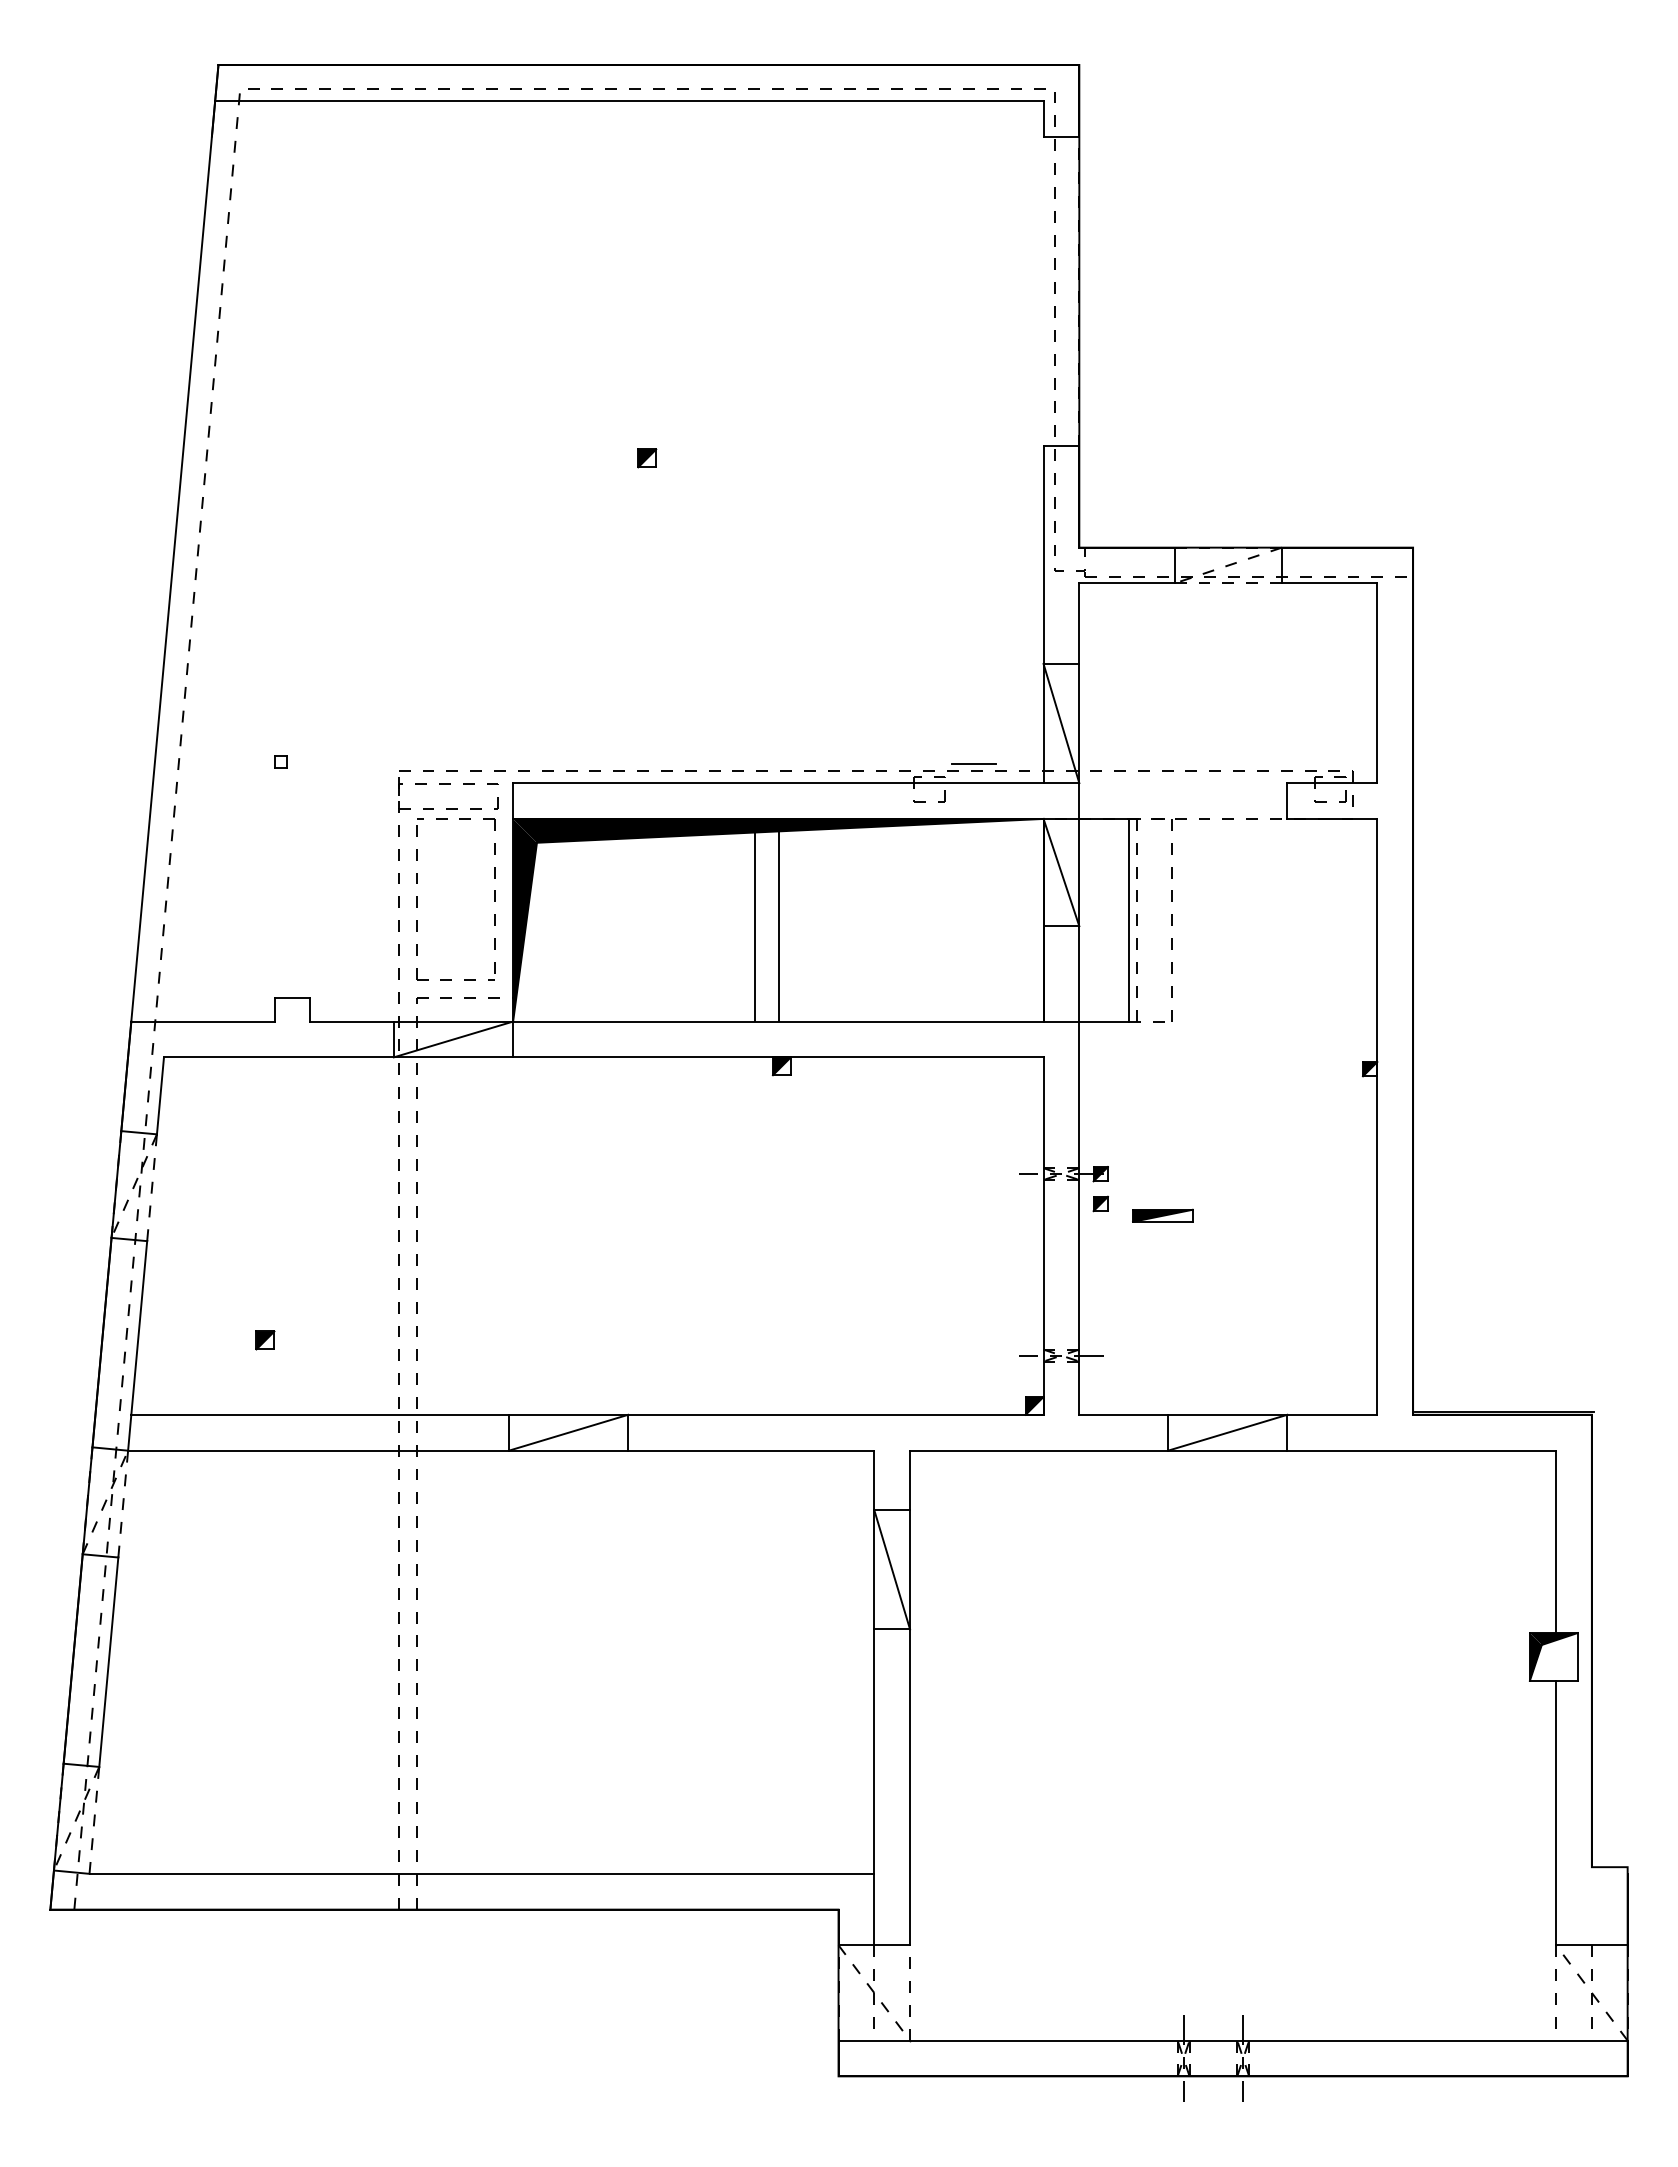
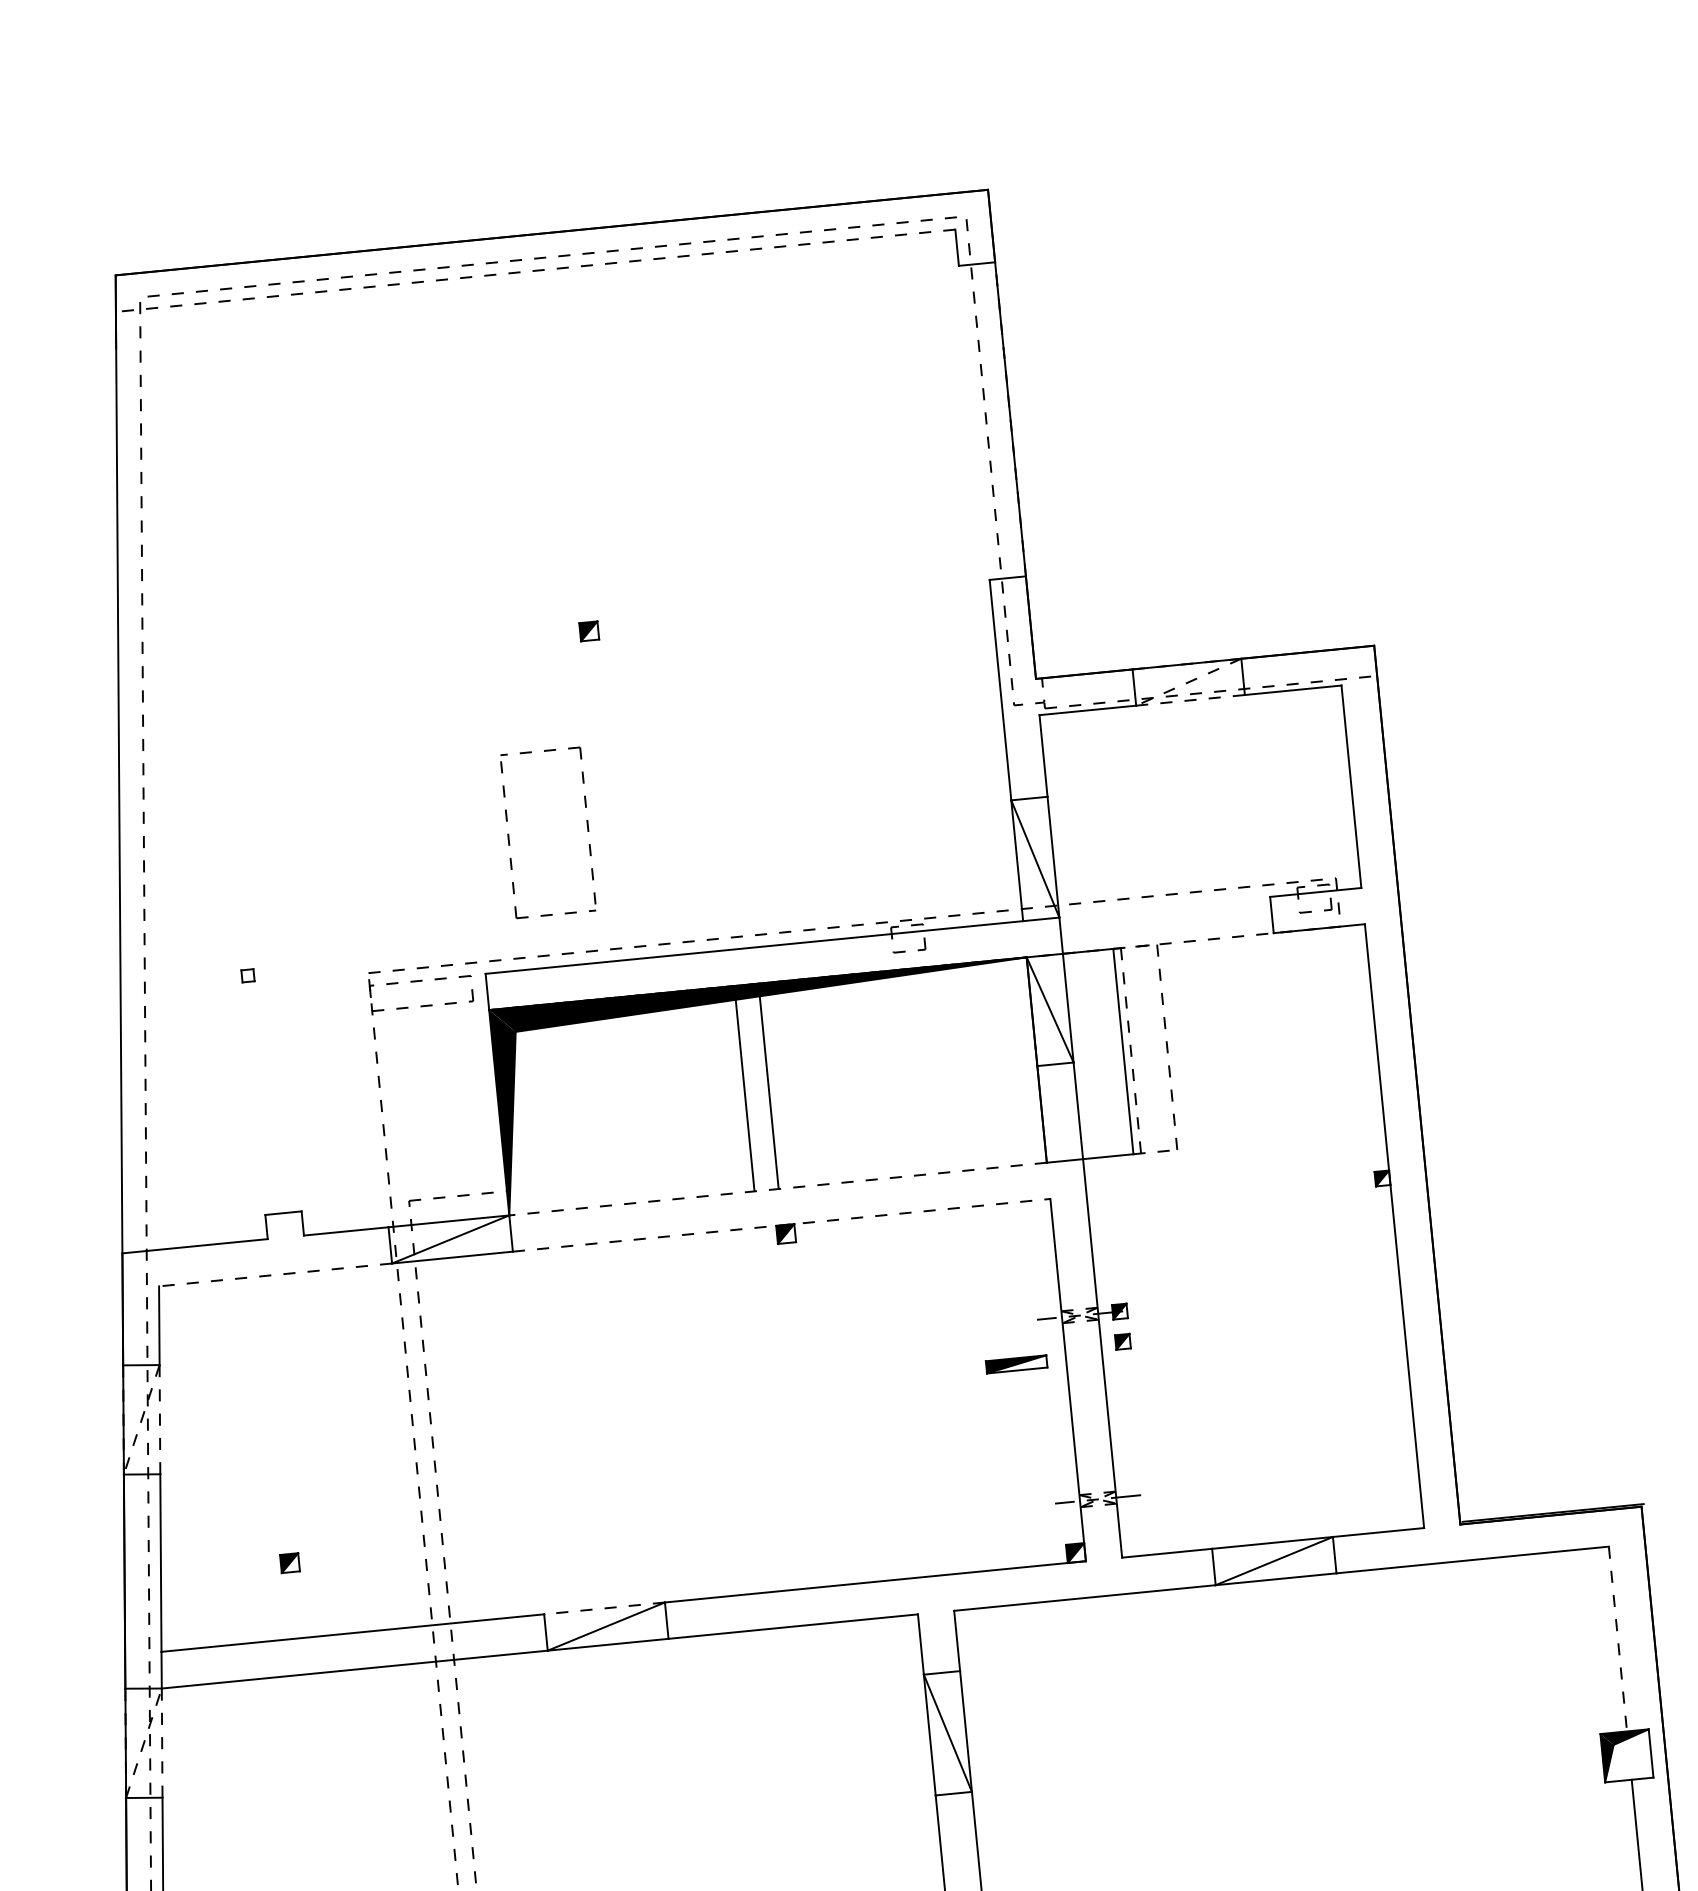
line: (628, 100) -> (534, 270), solid -> dashed
line: (974, 763) -> (951, 908), removed
part: (417, 899) -> (509, 836), moved
line: (777, 1021) -> (777, 1189), solid -> dashed
line: (278, 1057) -> (275, 1275), solid -> dashed
line: (778, 1057) -> (781, 1225), solid -> dashed
part: (1162, 1215) -> (1016, 1364), moved
line: (568, 1414) -> (604, 1608), solid -> dashed
line: (1556, 1542) -> (1618, 1639), solid -> dashed

